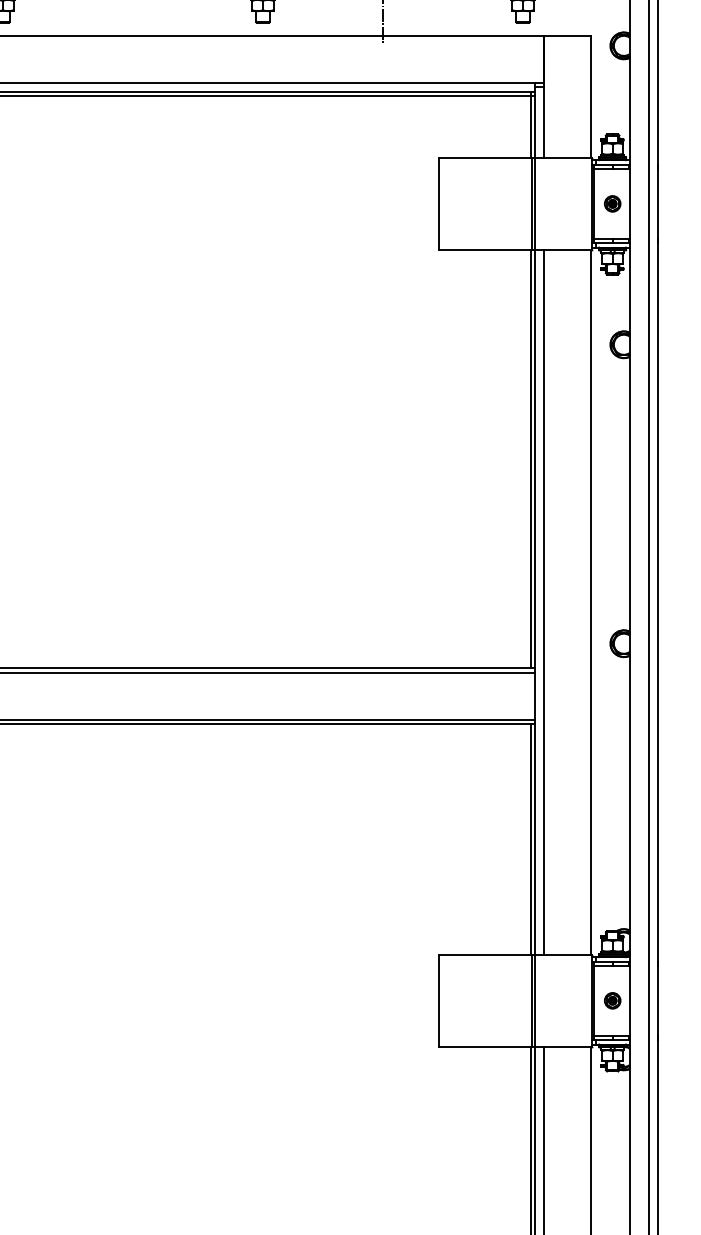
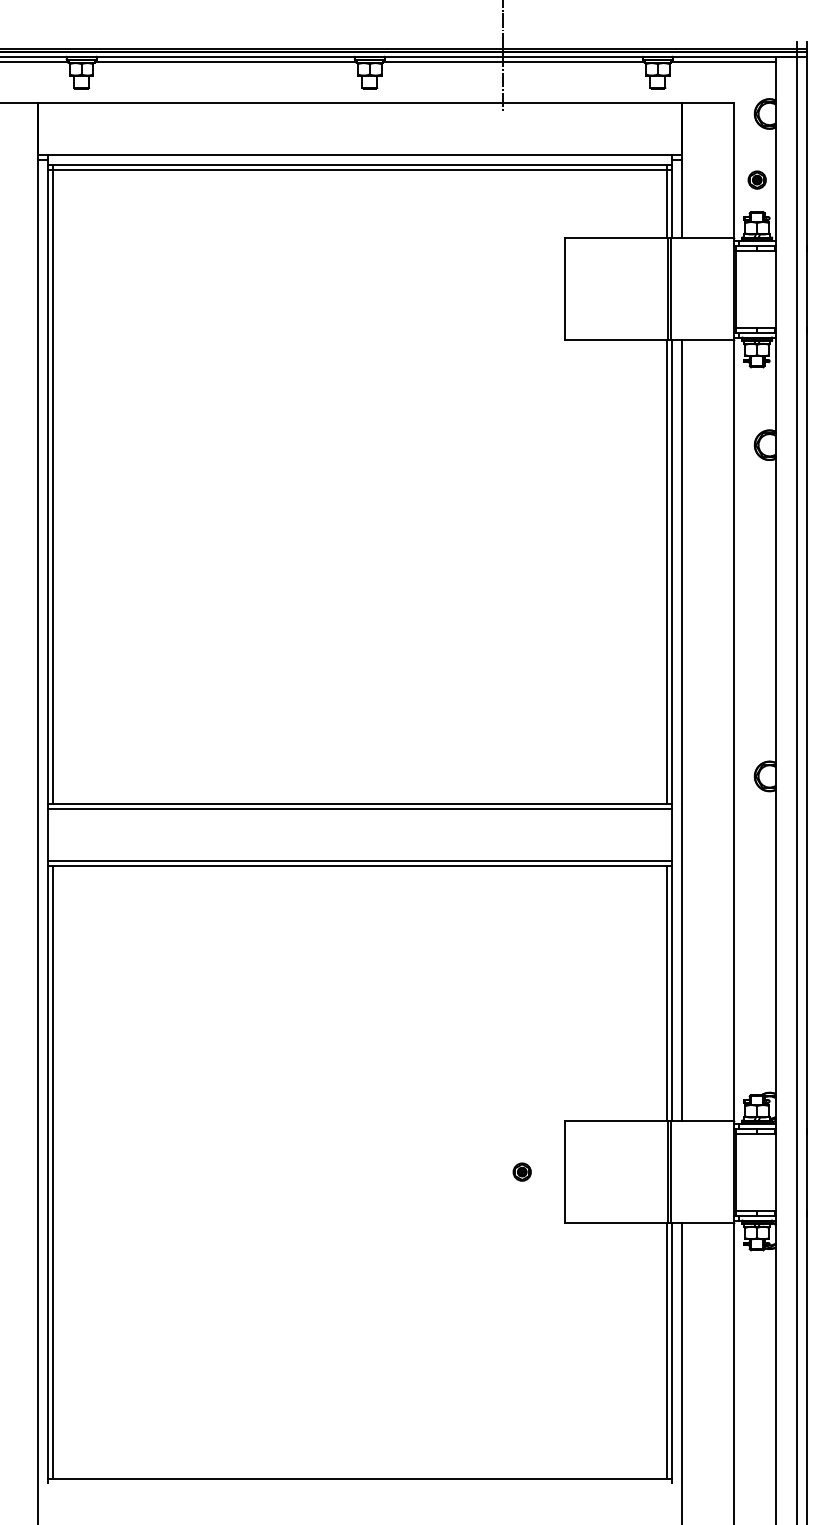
part: (612, 203) -> (756, 179), moved
part: (612, 1000) -> (521, 1171), moved

